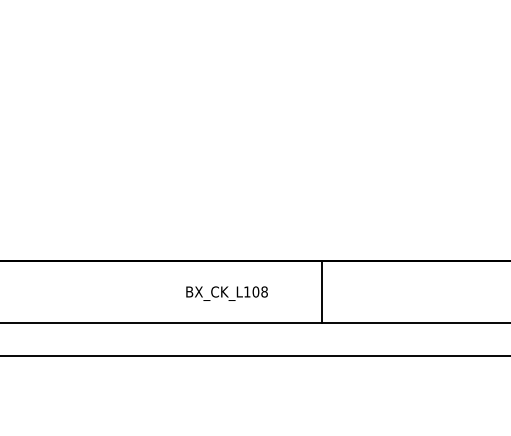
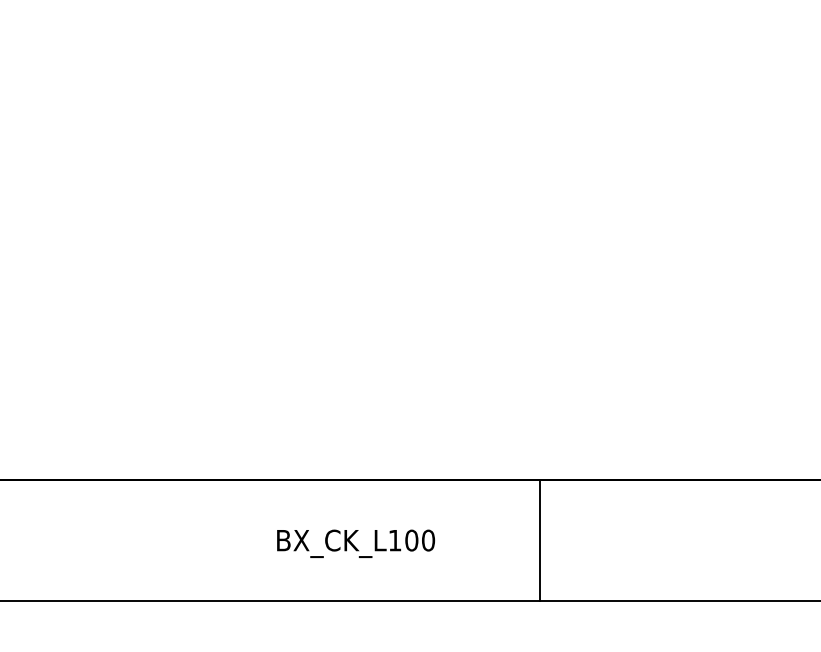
text: (264, 291) -> (428, 539), BX_CK_L108 -> BX_CK_L100

